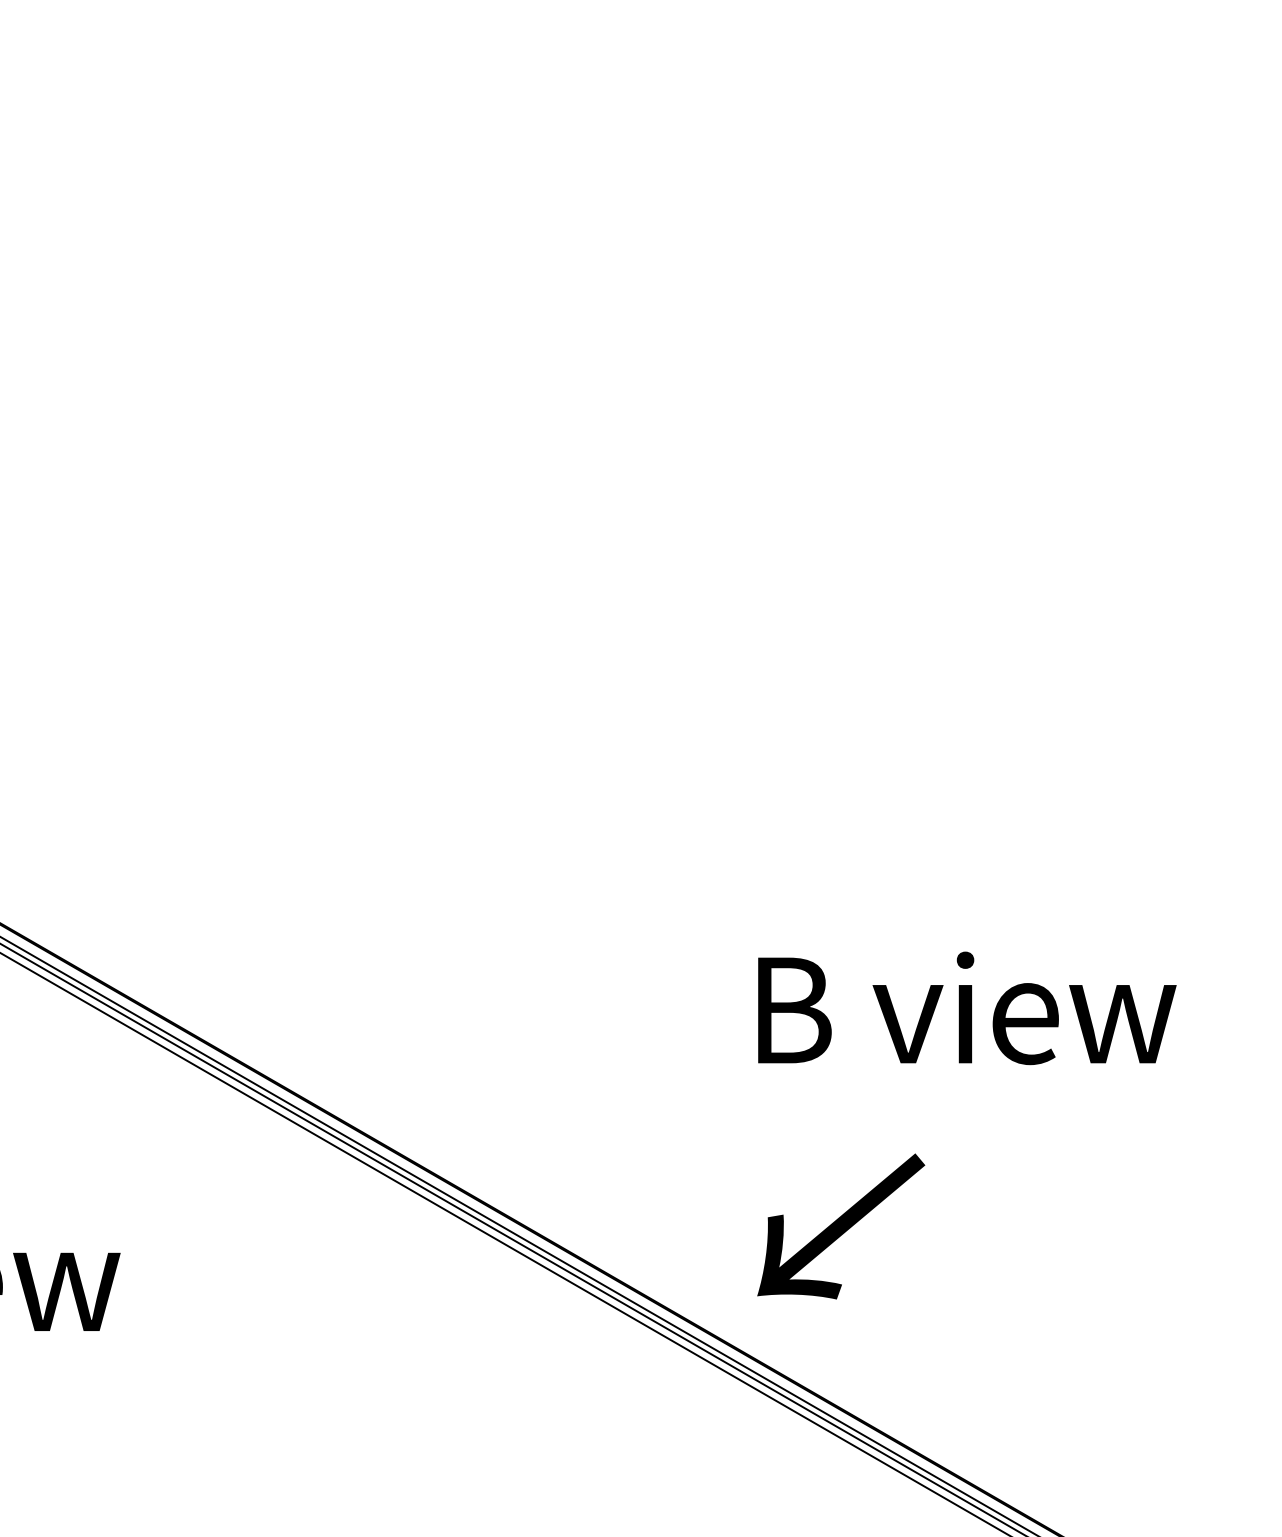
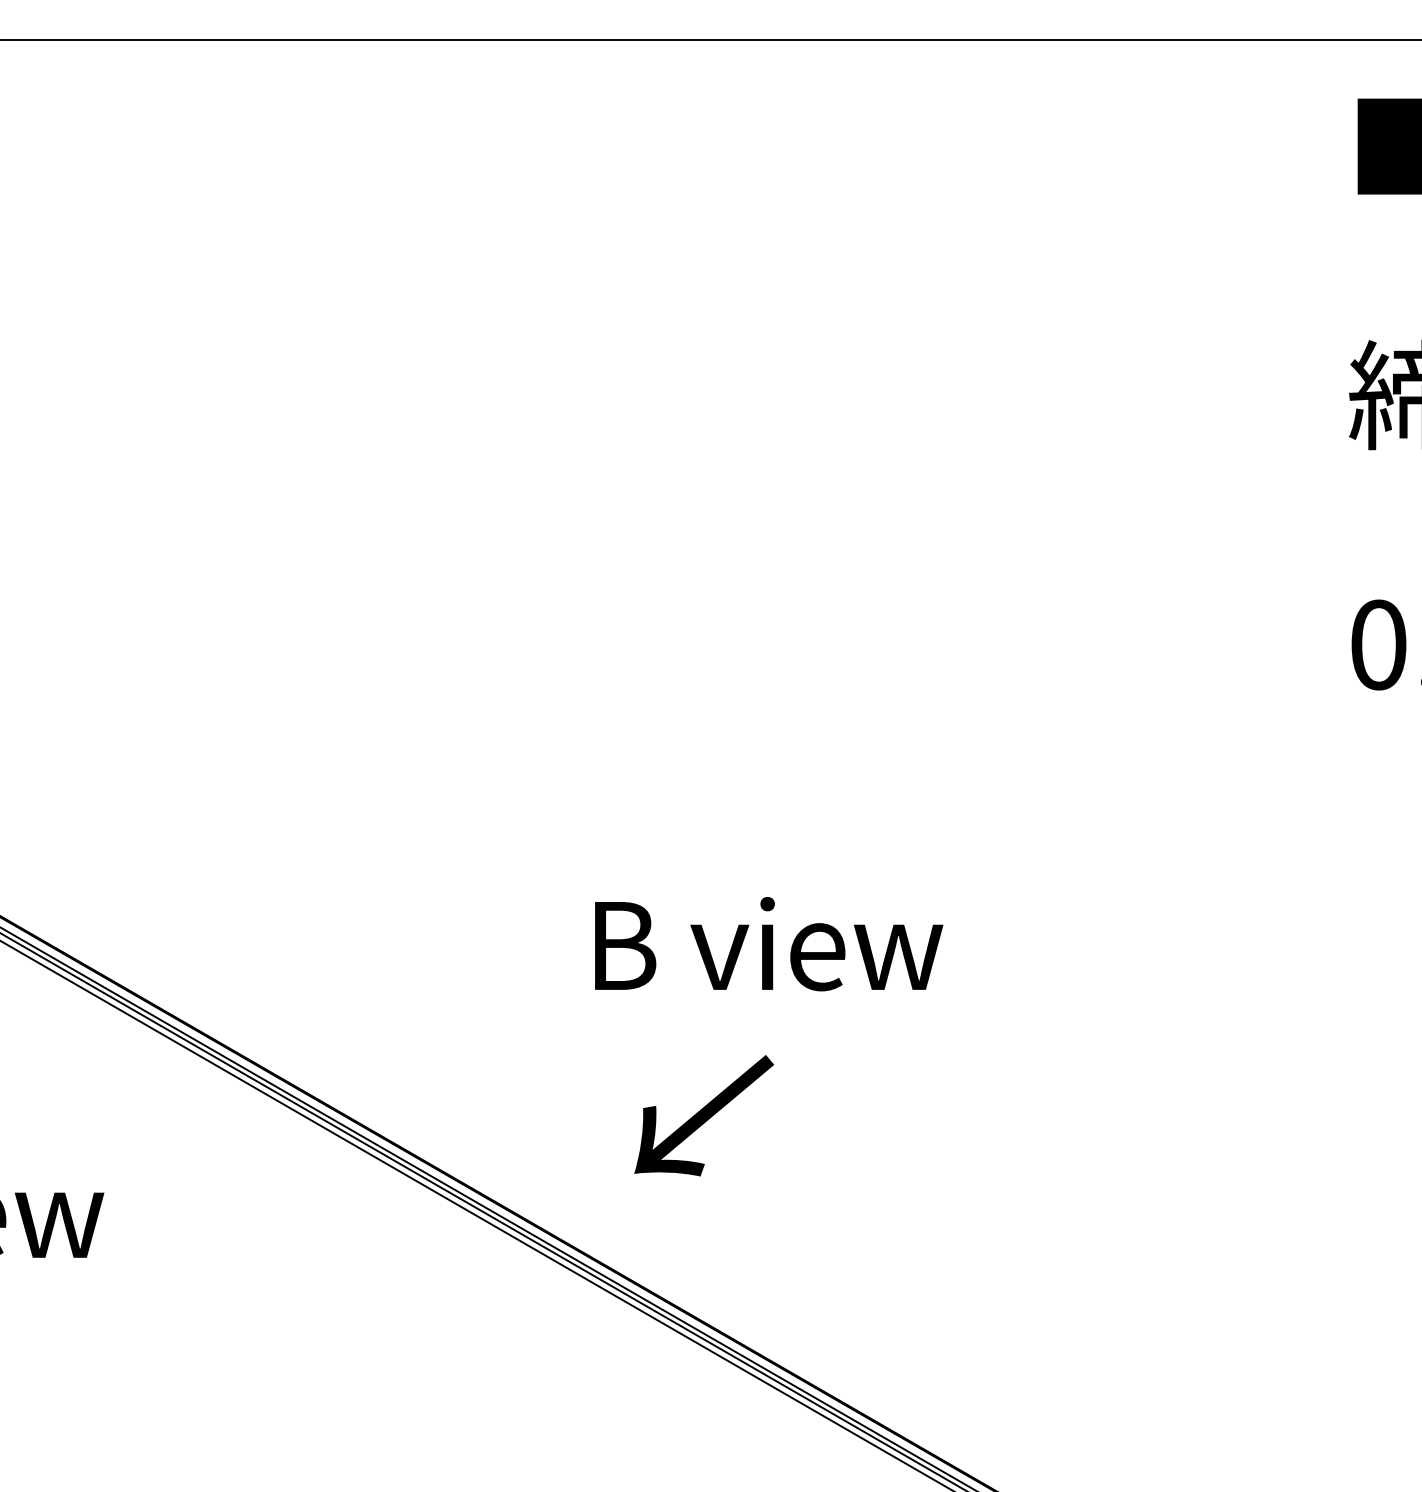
text: (967, 1008) -> (769, 944), moved
text: (840, 1226) -> (703, 1115), moved

